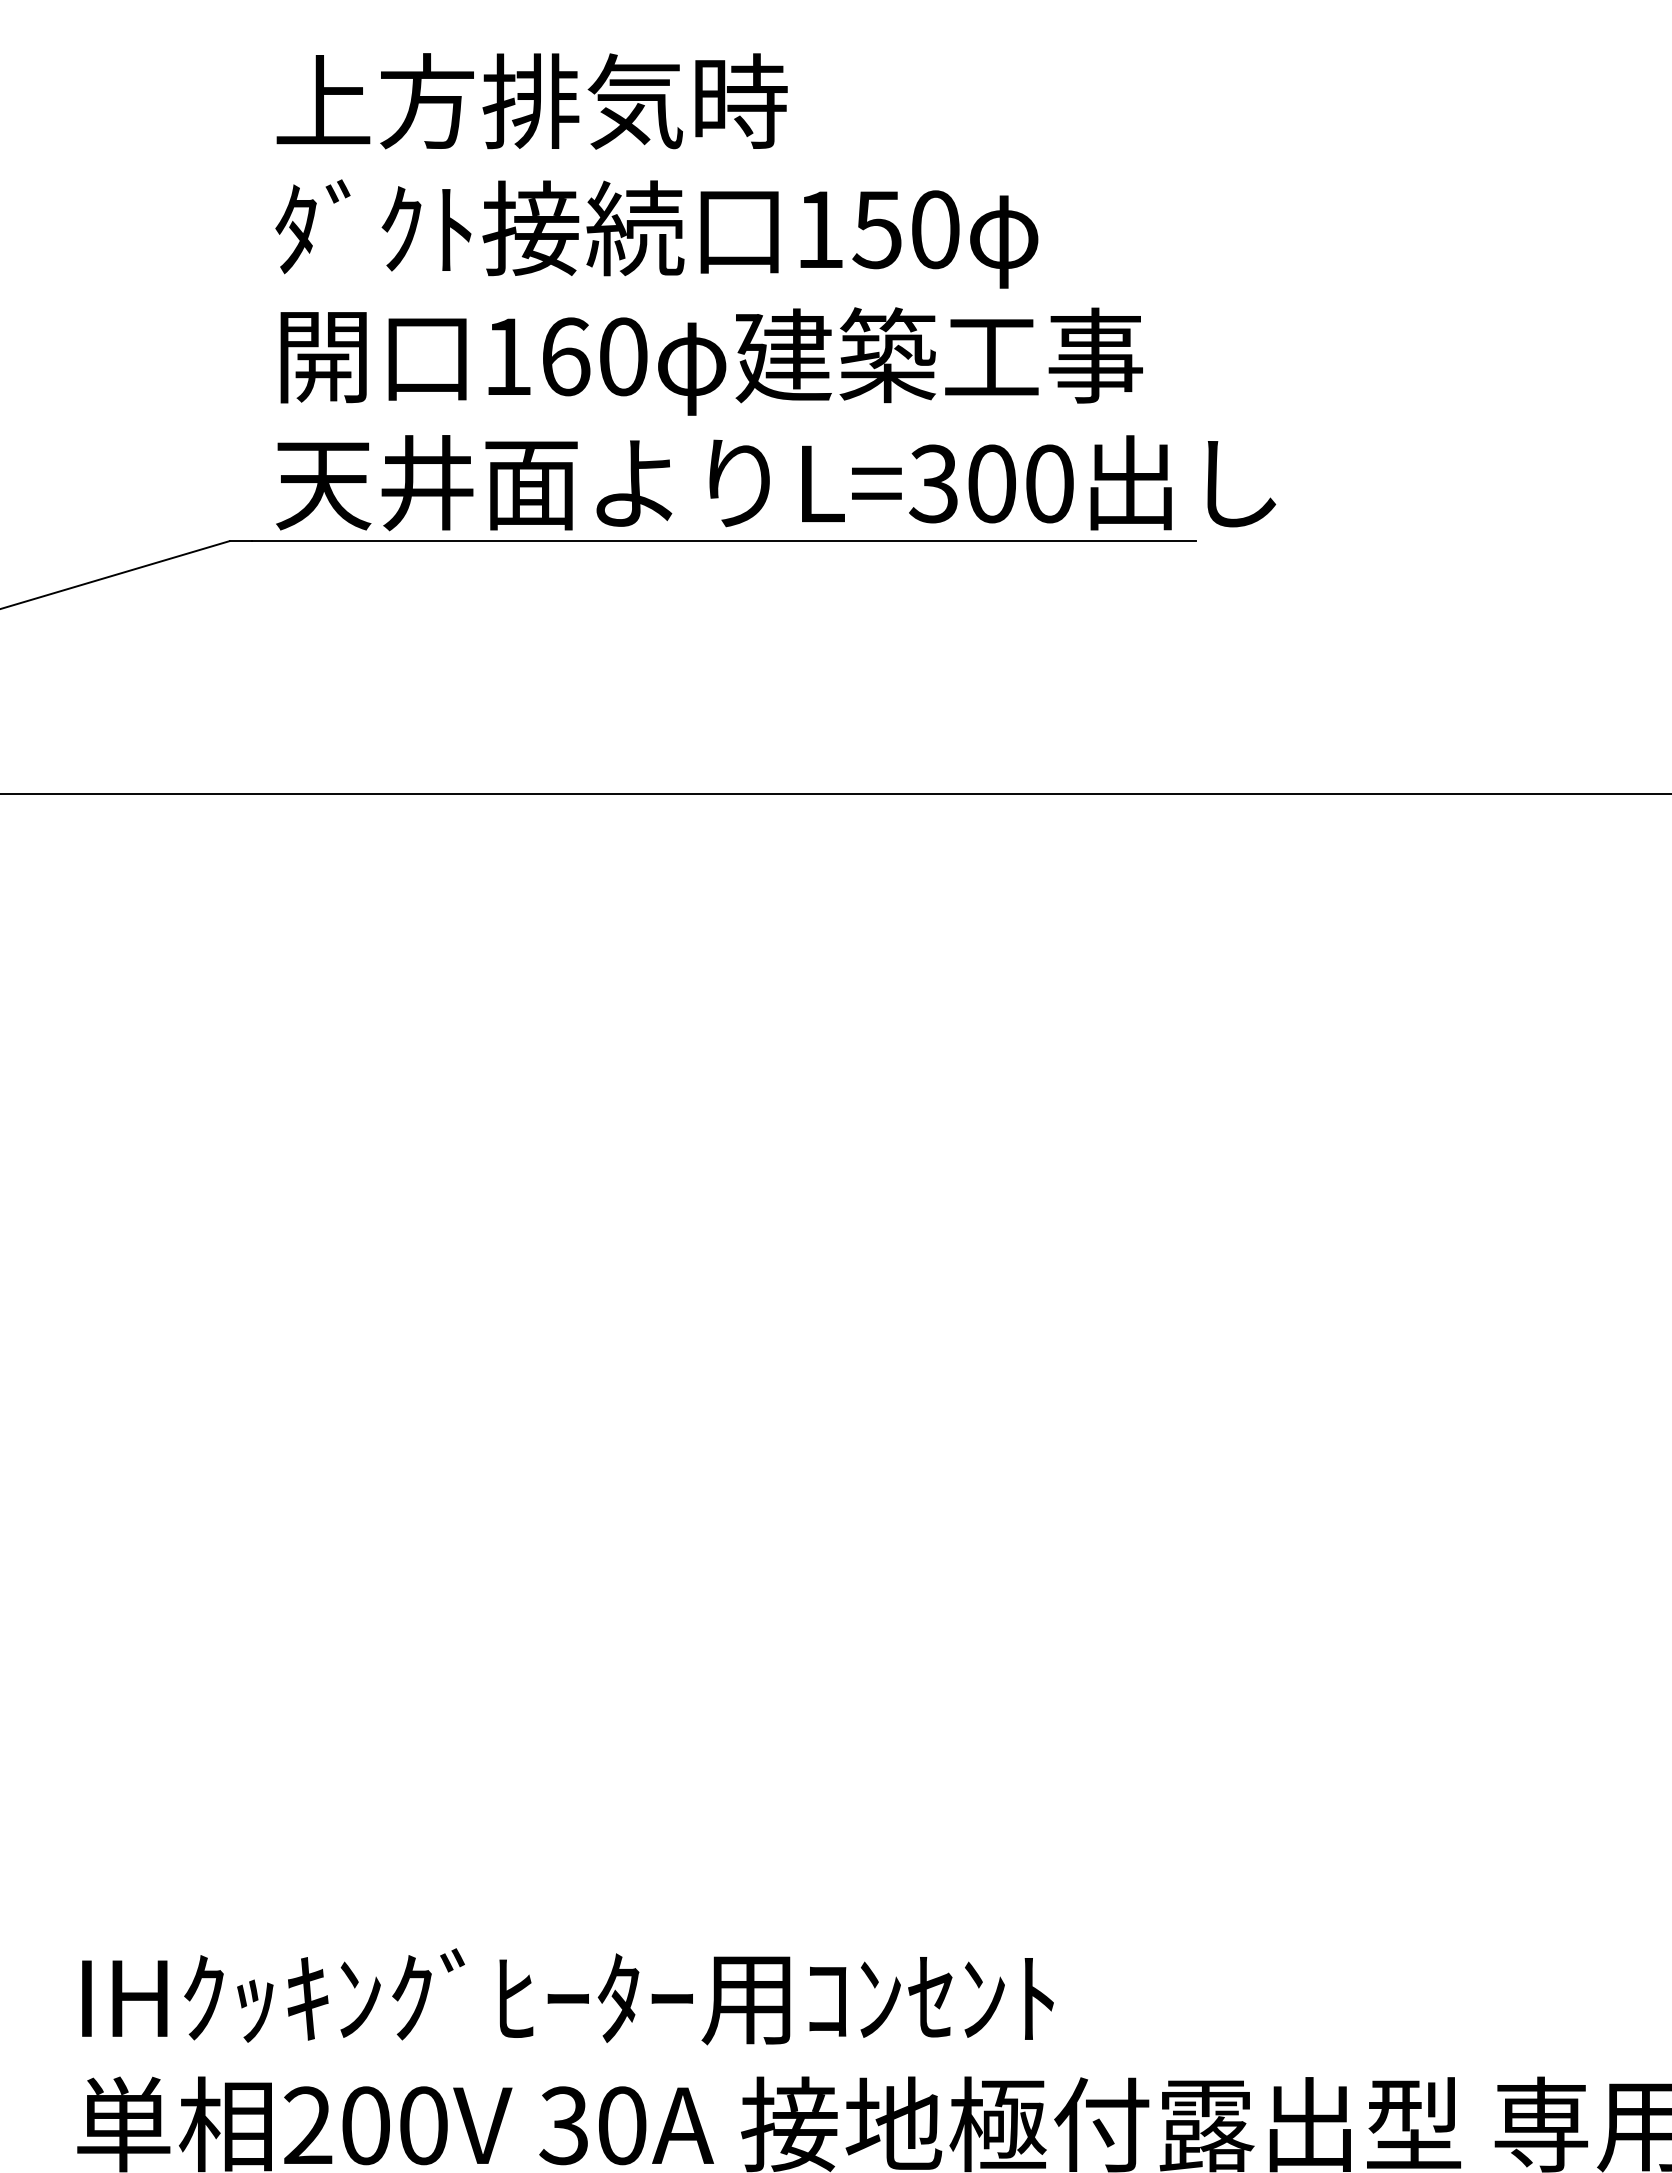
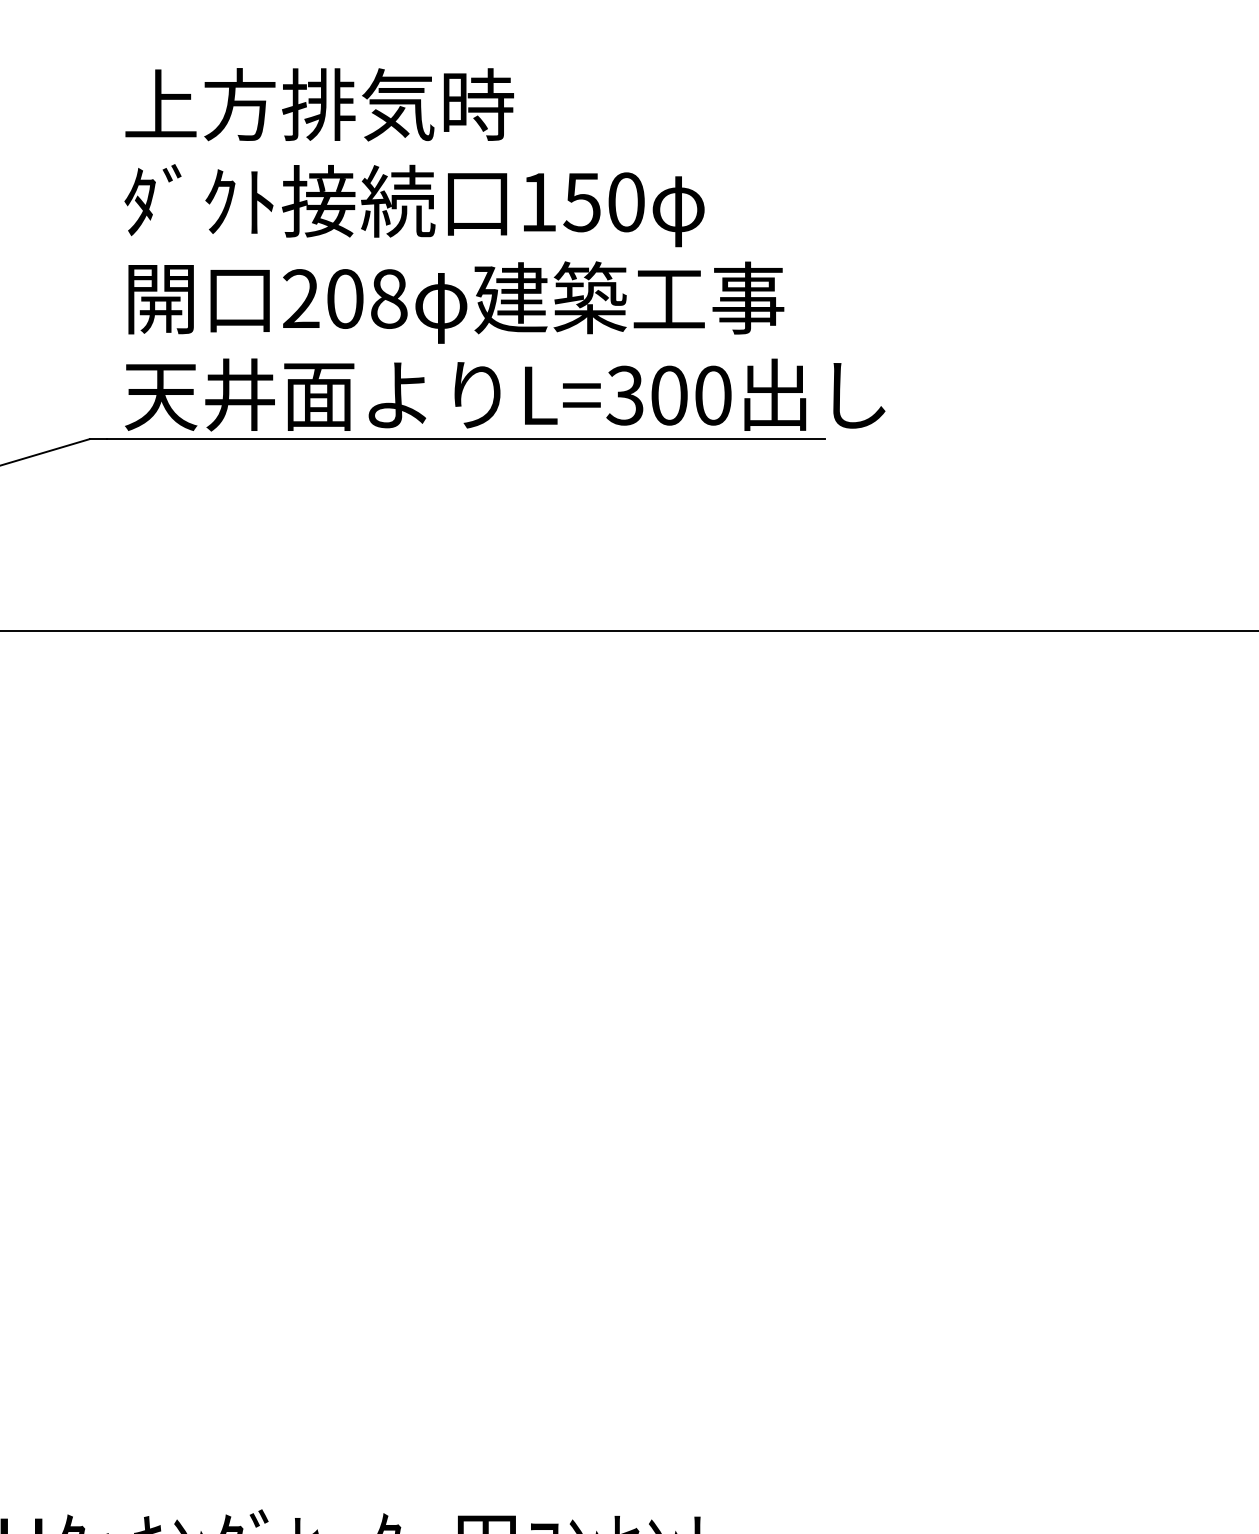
text: (565, 356) -> (345, 298), 160 -> 208

